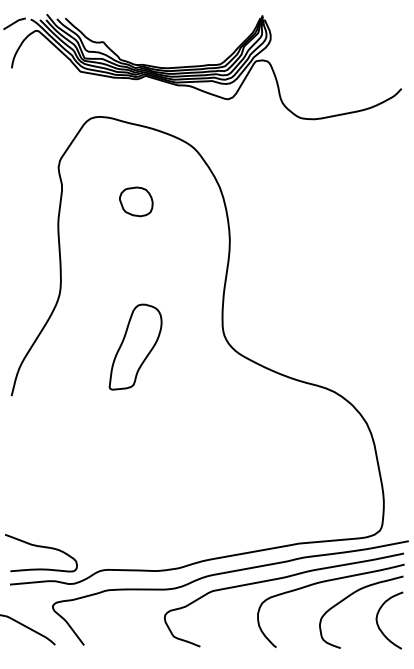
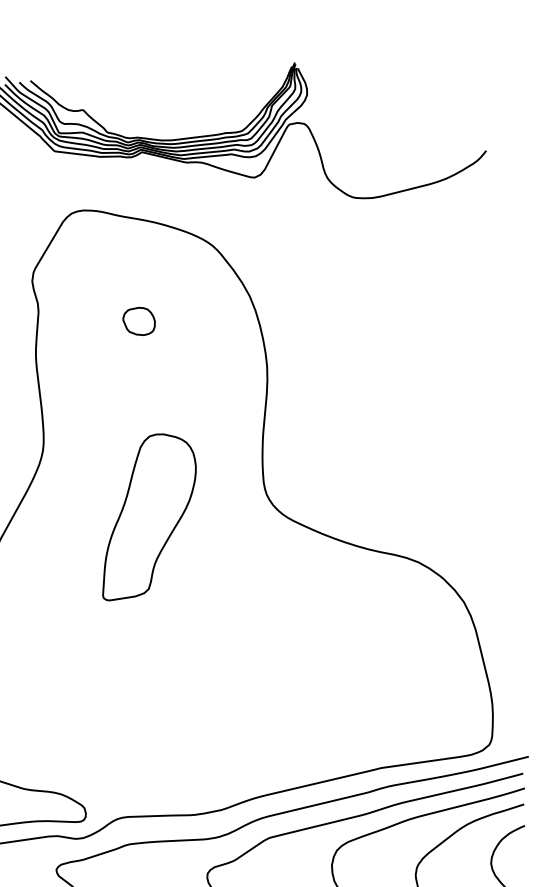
part: (136, 201) -> (139, 321), size x0.71
part: (135, 346) -> (148, 515), size x1.43

